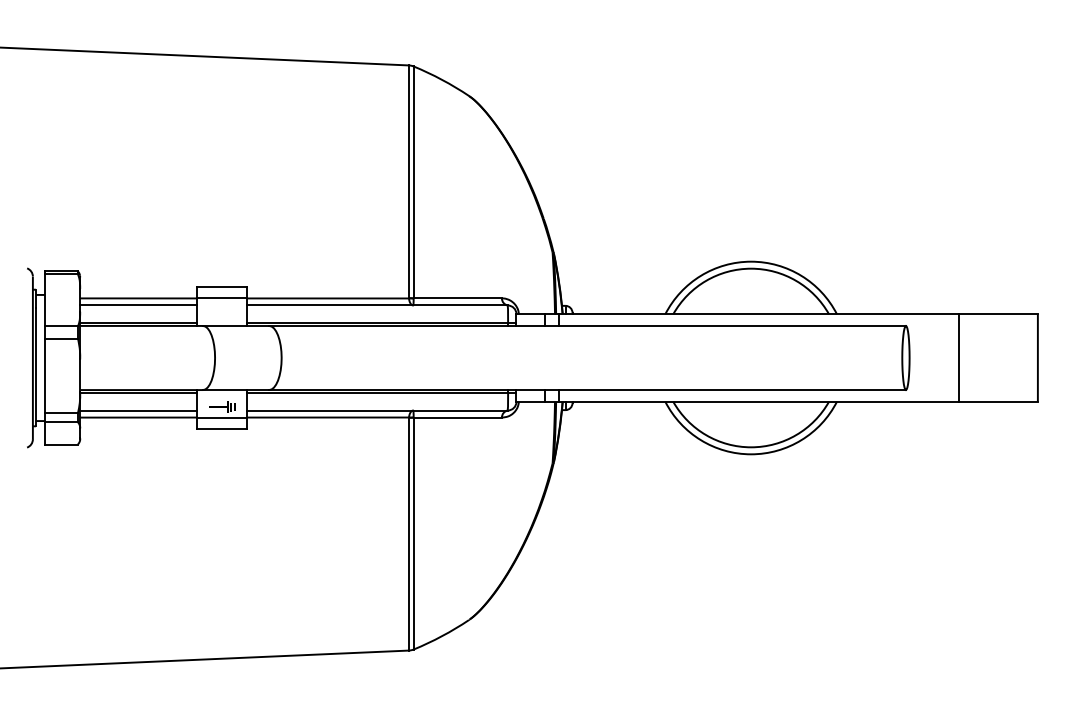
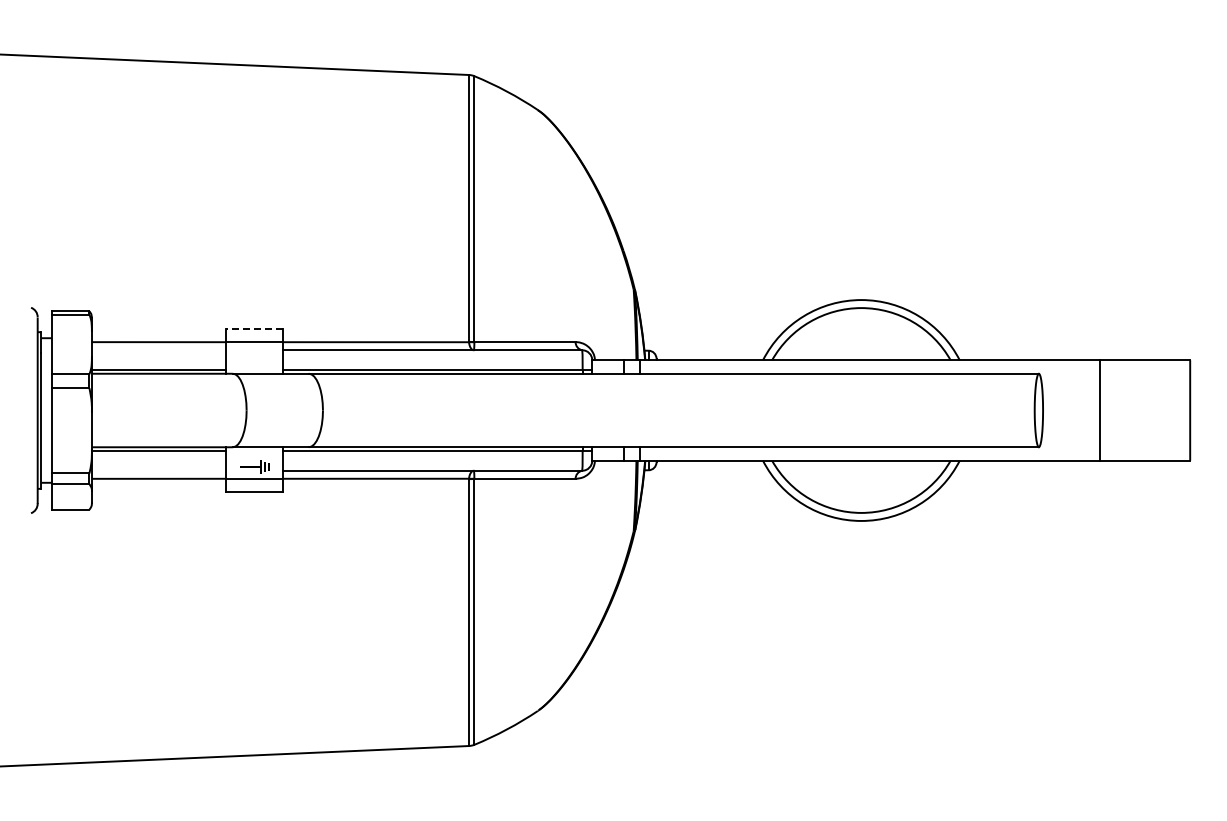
line: (221, 287) -> (254, 329), solid -> dashed
line: (138, 305) -> (158, 350), removed
line: (138, 410) -> (158, 470), removed

